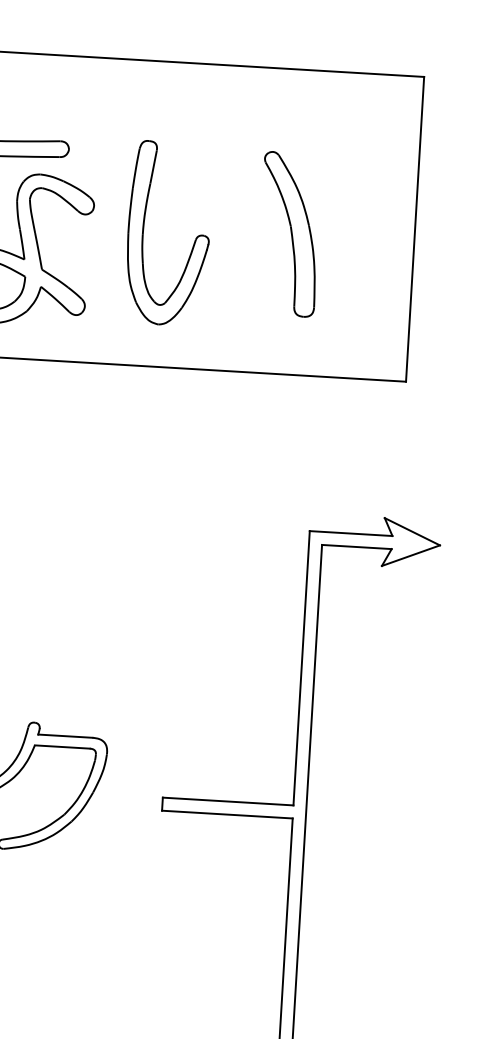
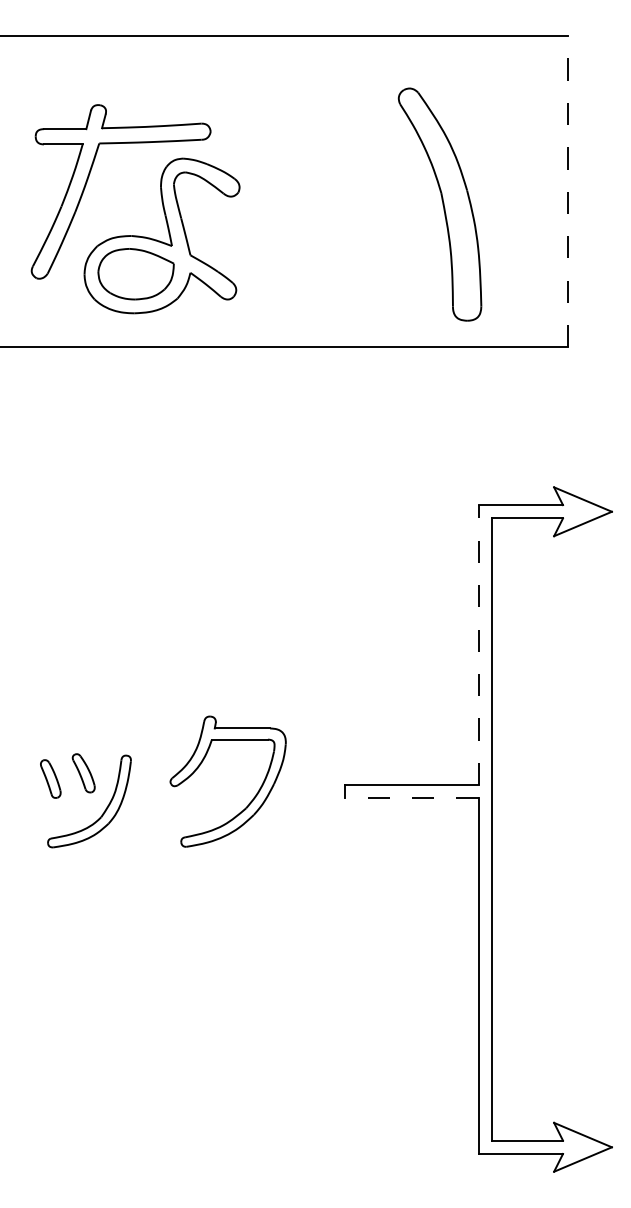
line: (415, 229) -> (567, 191), solid -> dashed
part: (143, 231) -> (291, 210), removed
part: (288, 234) -> (439, 204), size x1.4
line: (301, 668) -> (478, 645), solid -> dashed
line: (226, 814) -> (411, 798), solid -> dashed

